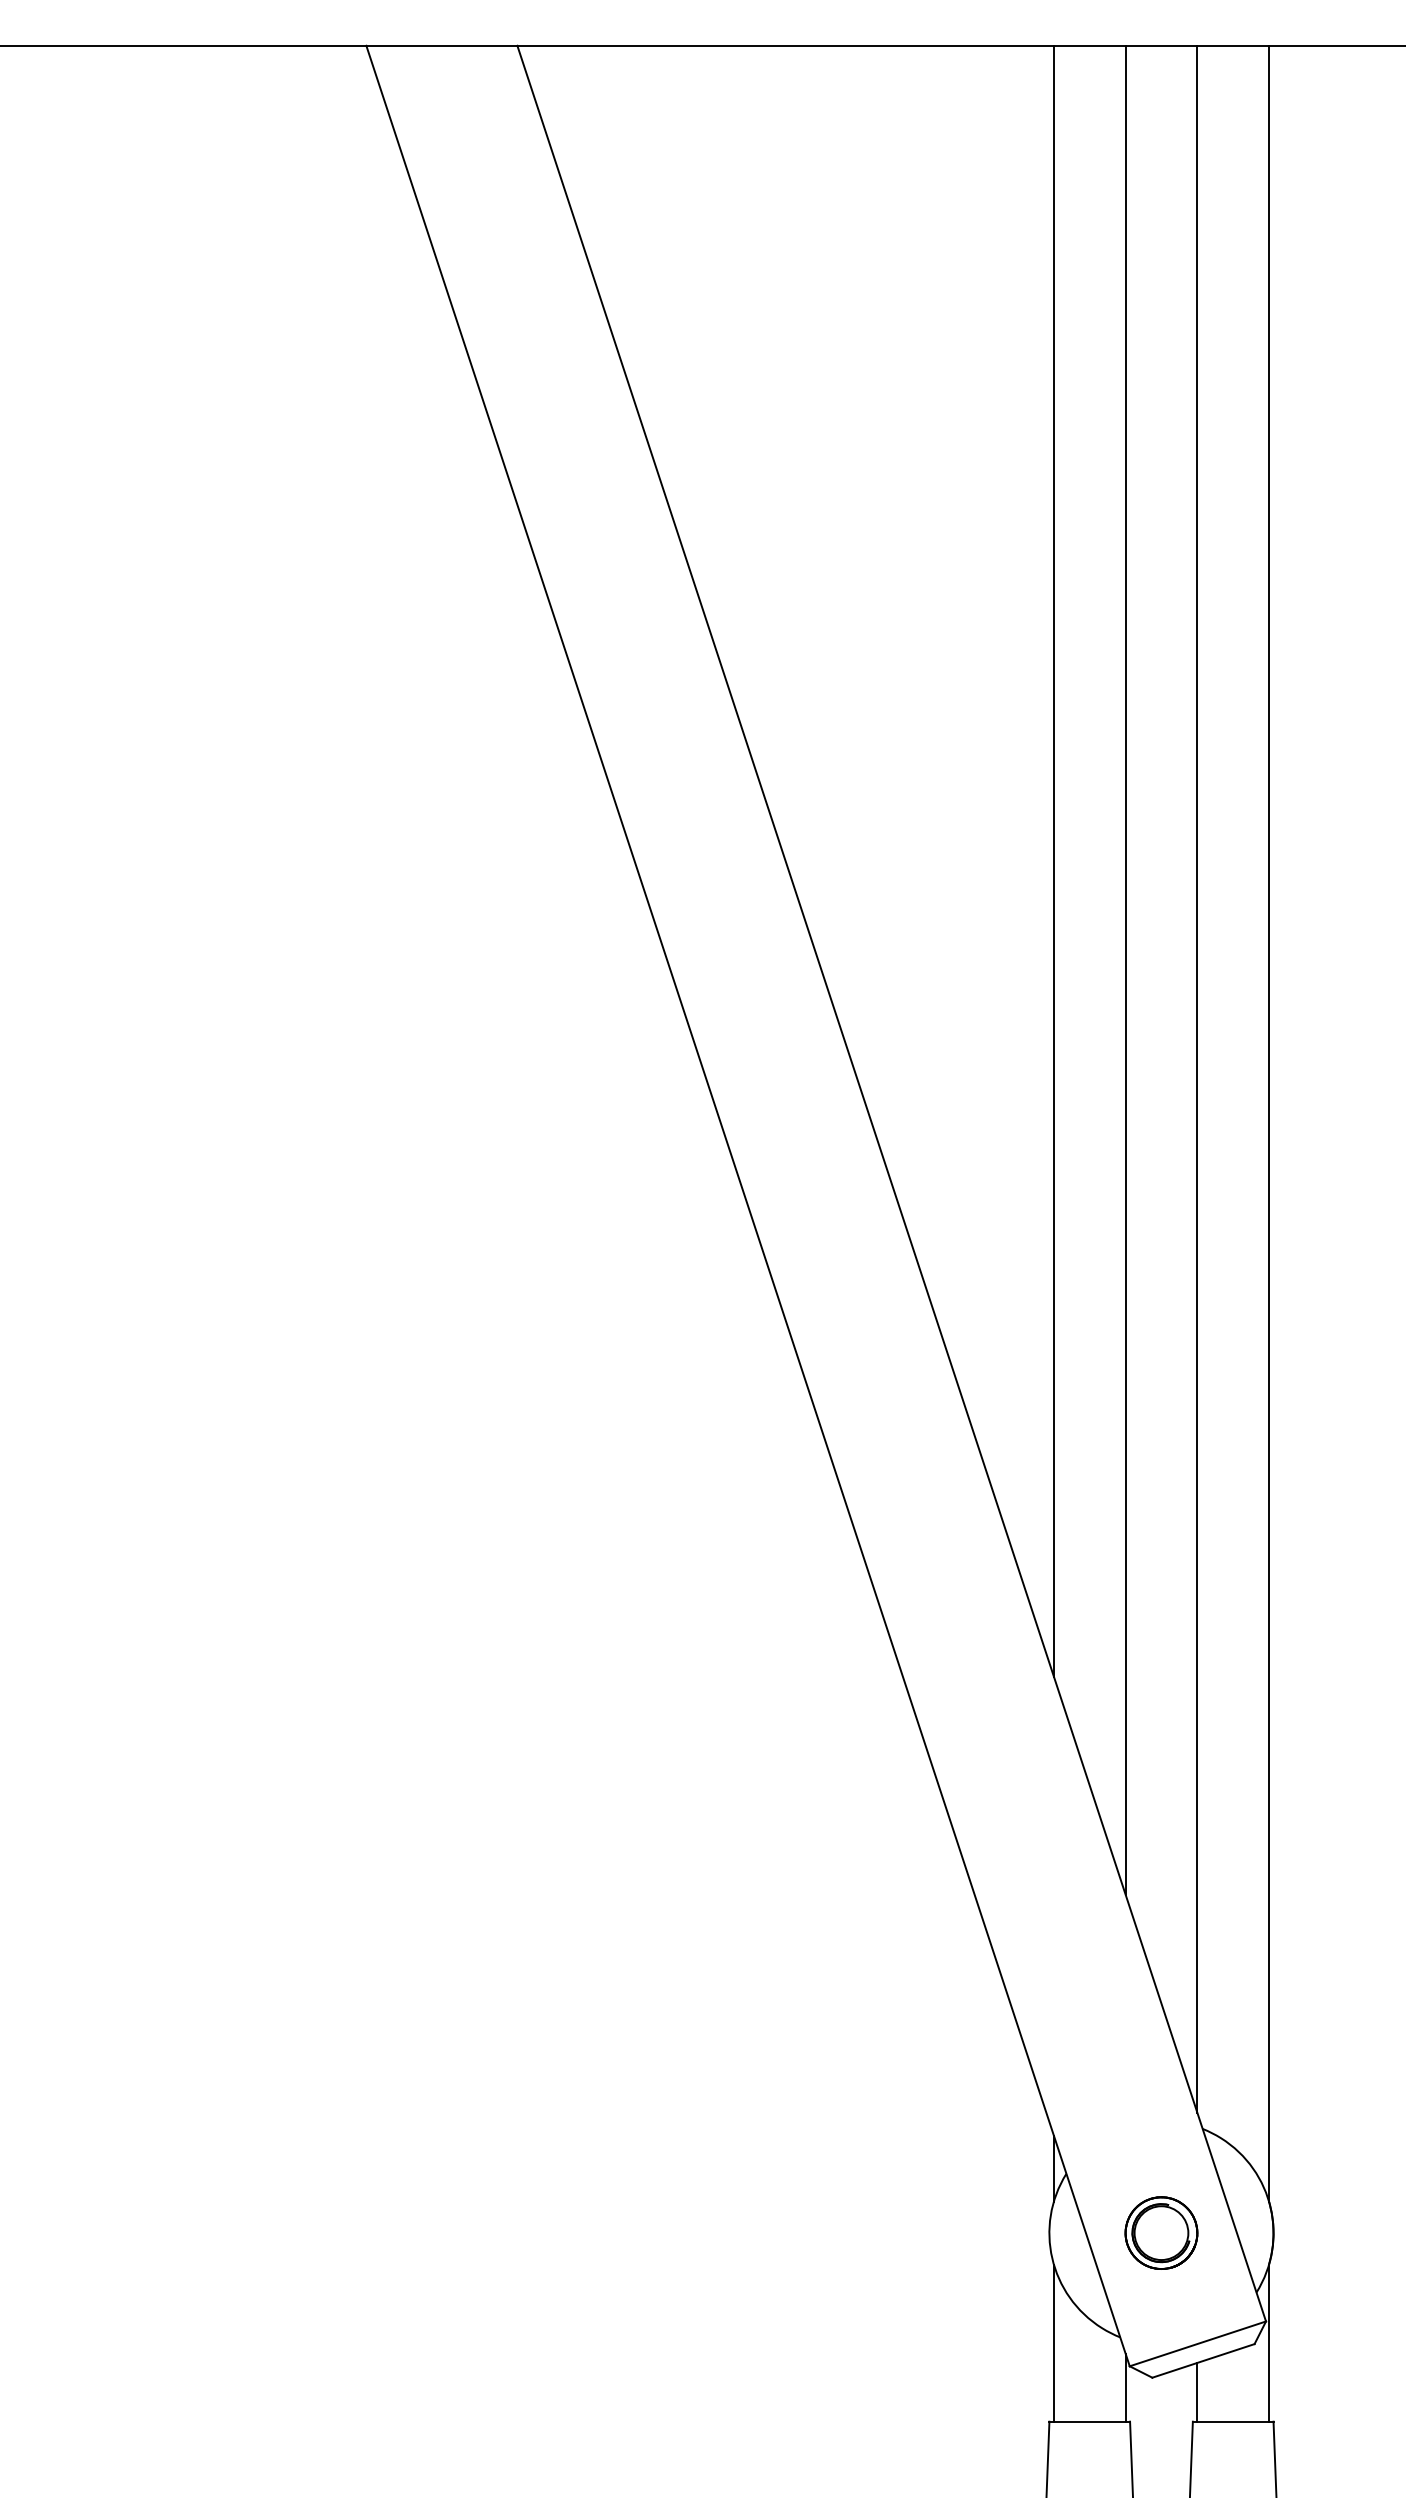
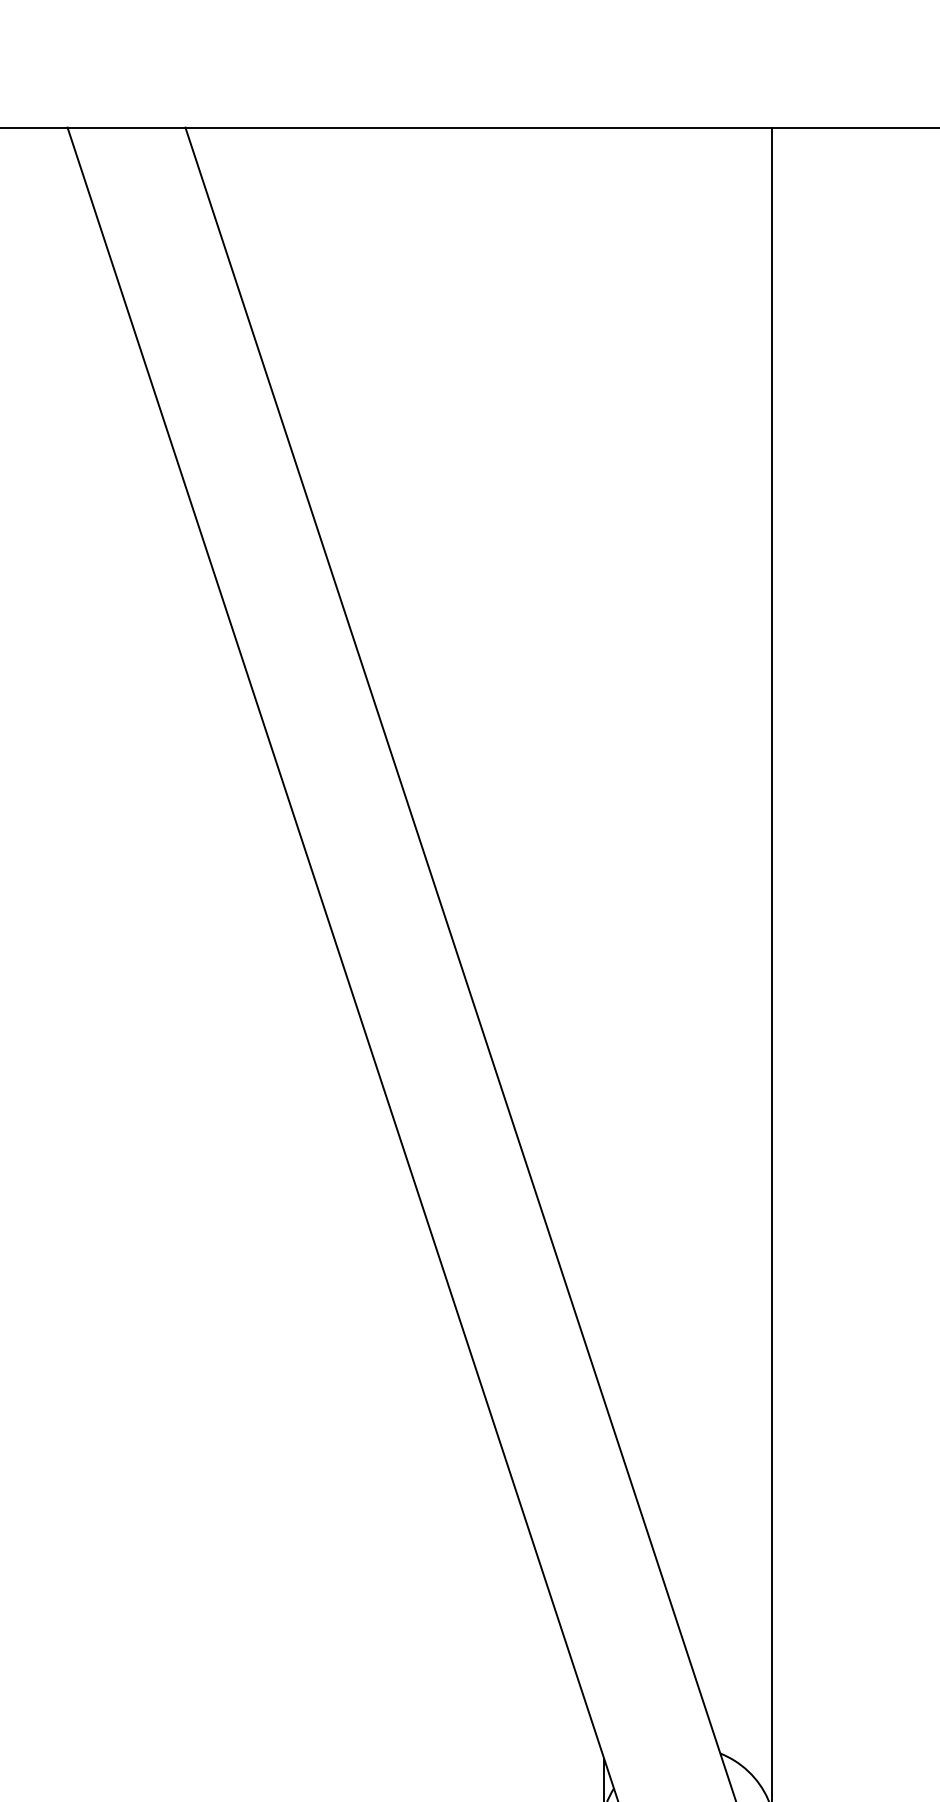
line: (1053, 860) -> (603, 763), removed
line: (1125, 969) -> (660, 848), removed
line: (1197, 1078) -> (716, 933), removed

